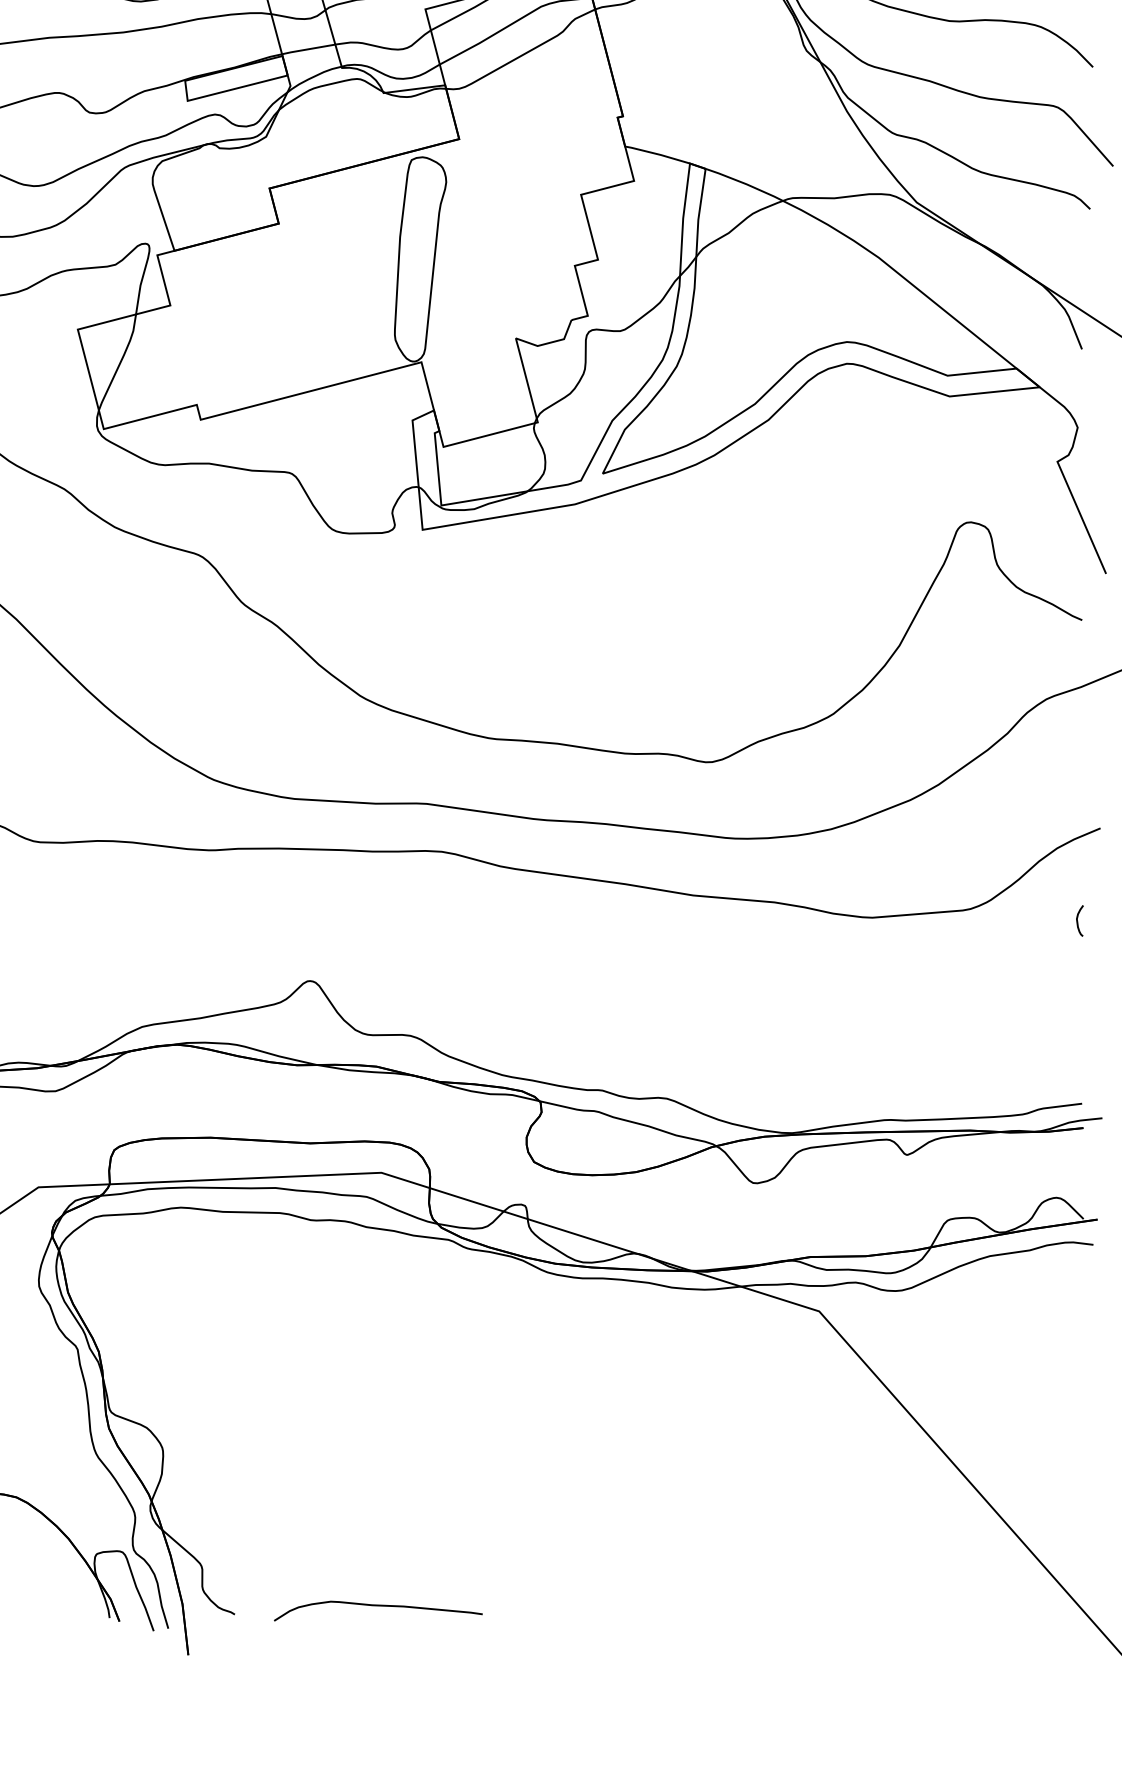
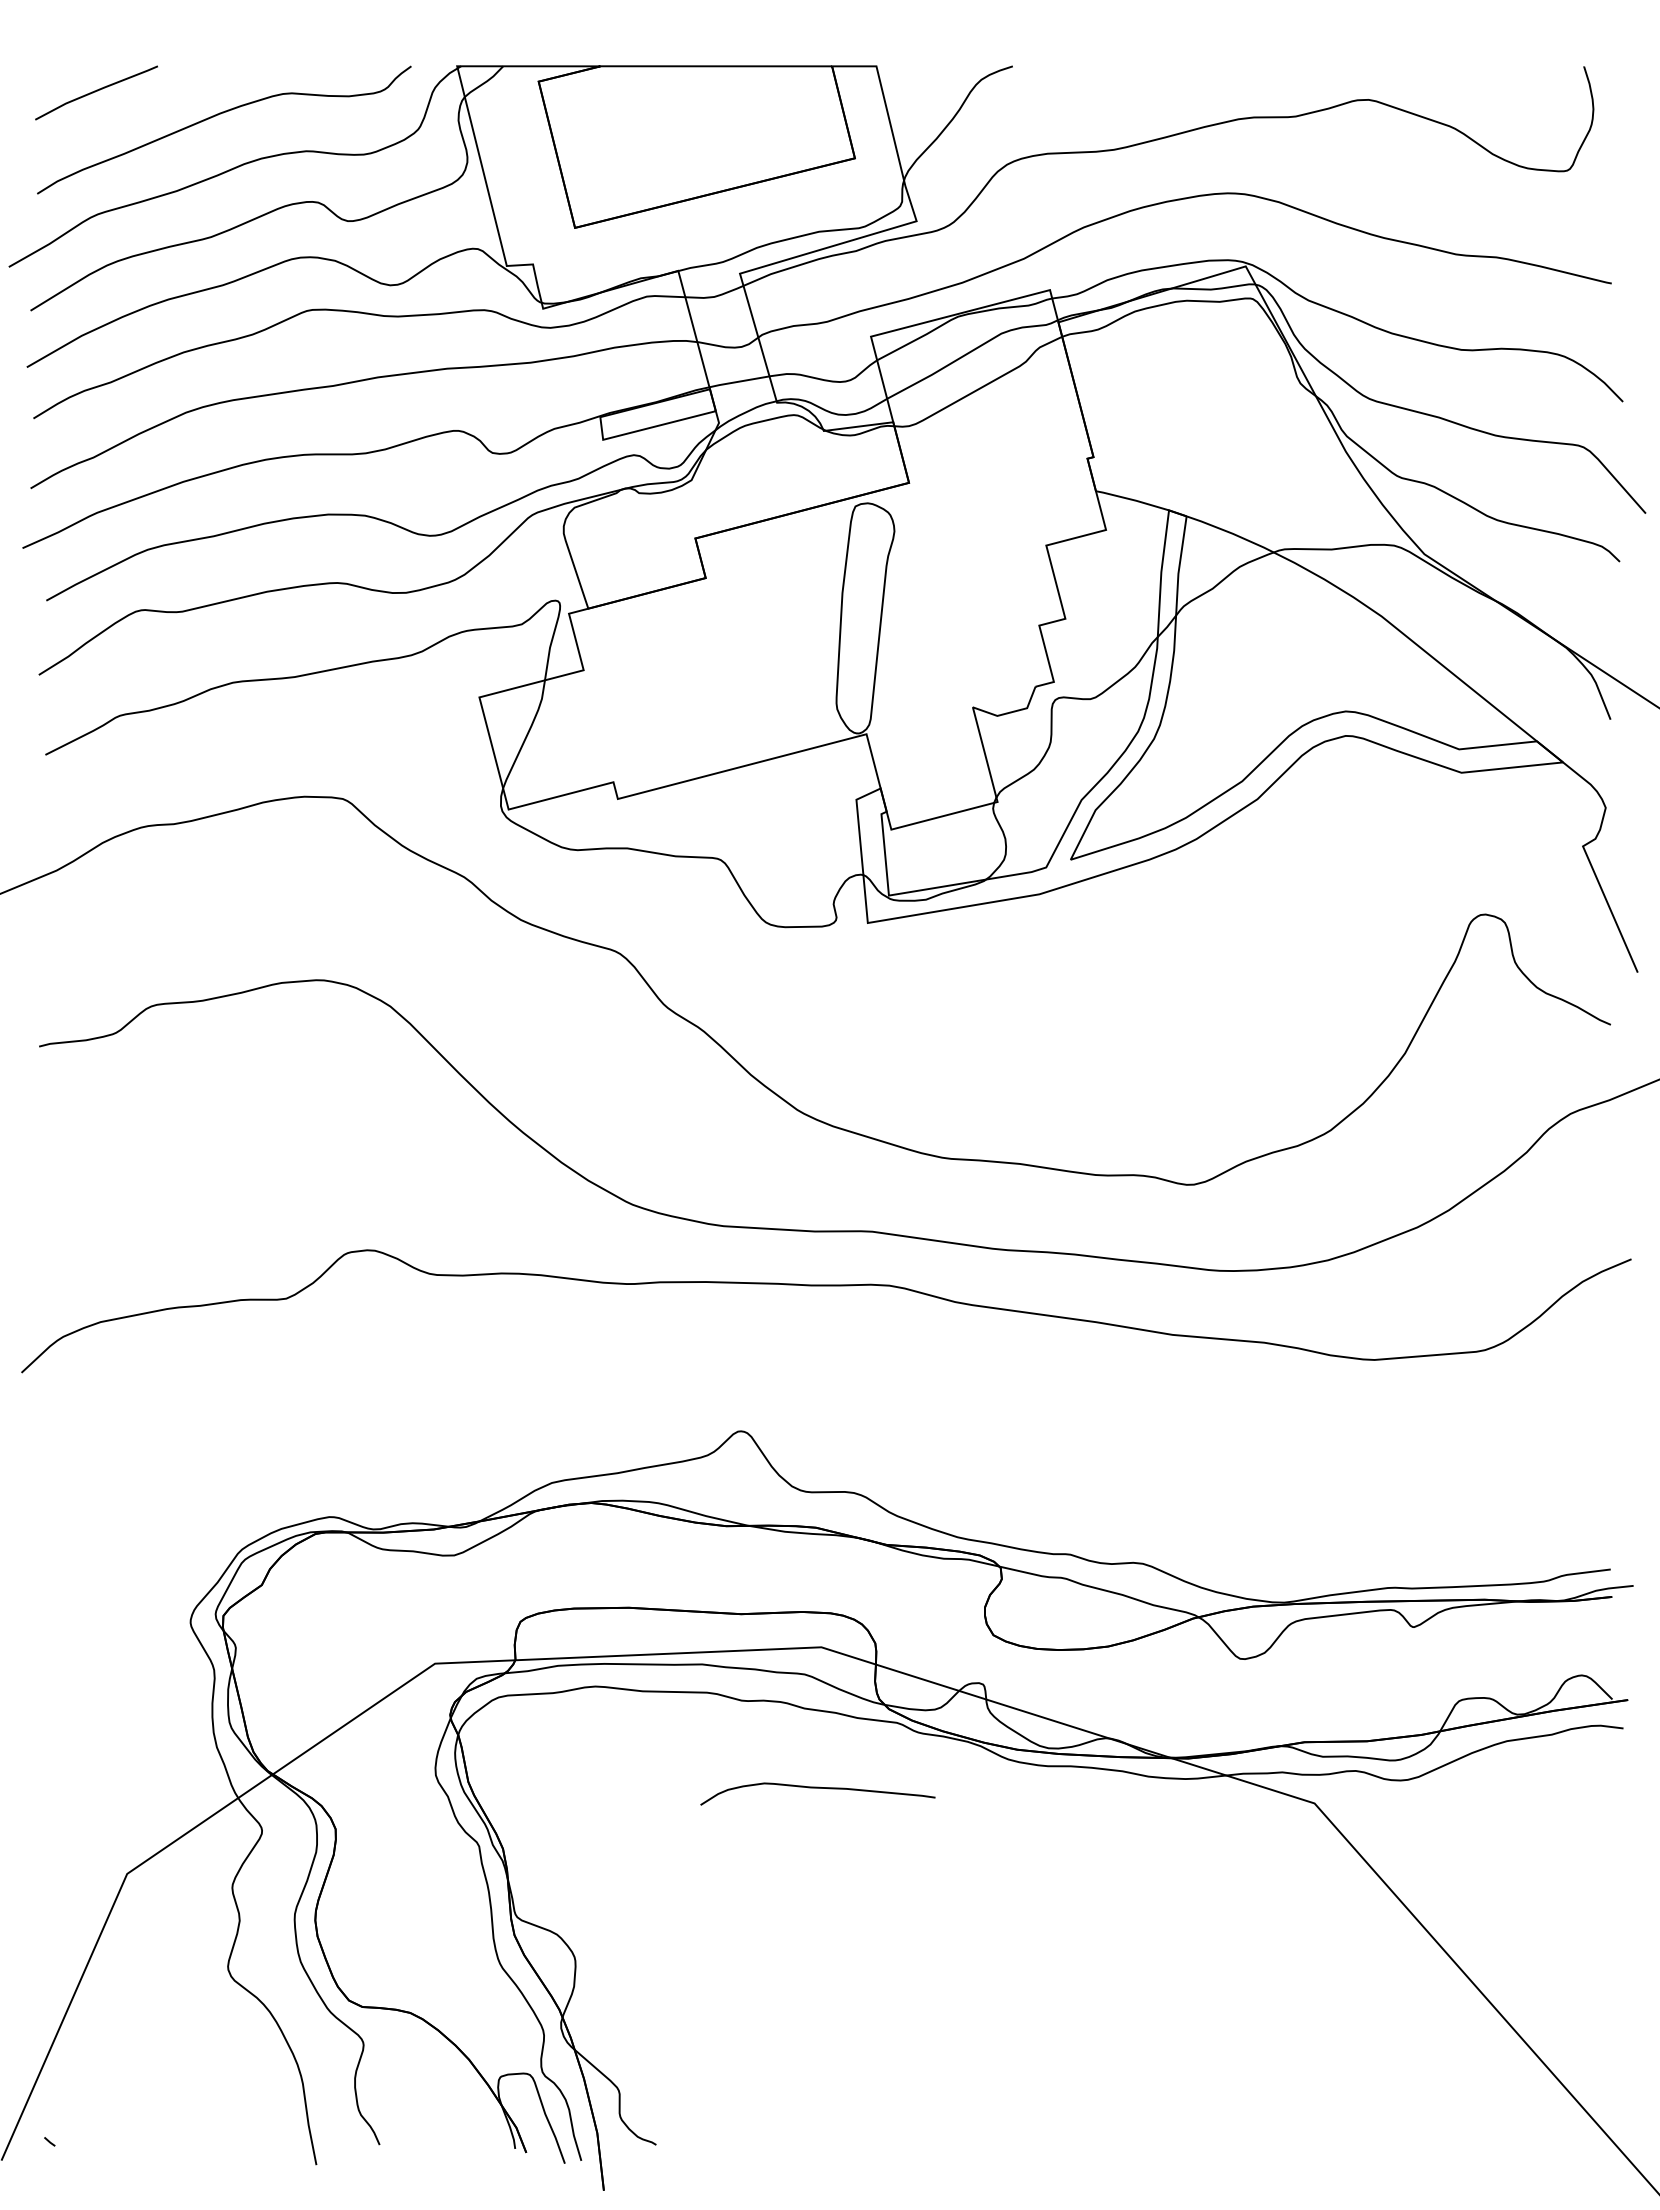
curve: (1078, 921) -> (1606, 1364), removed
curve: (377, 1606) -> (817, 1788), moved

